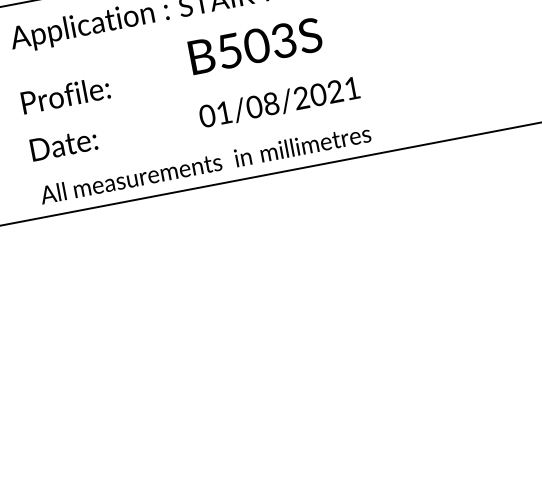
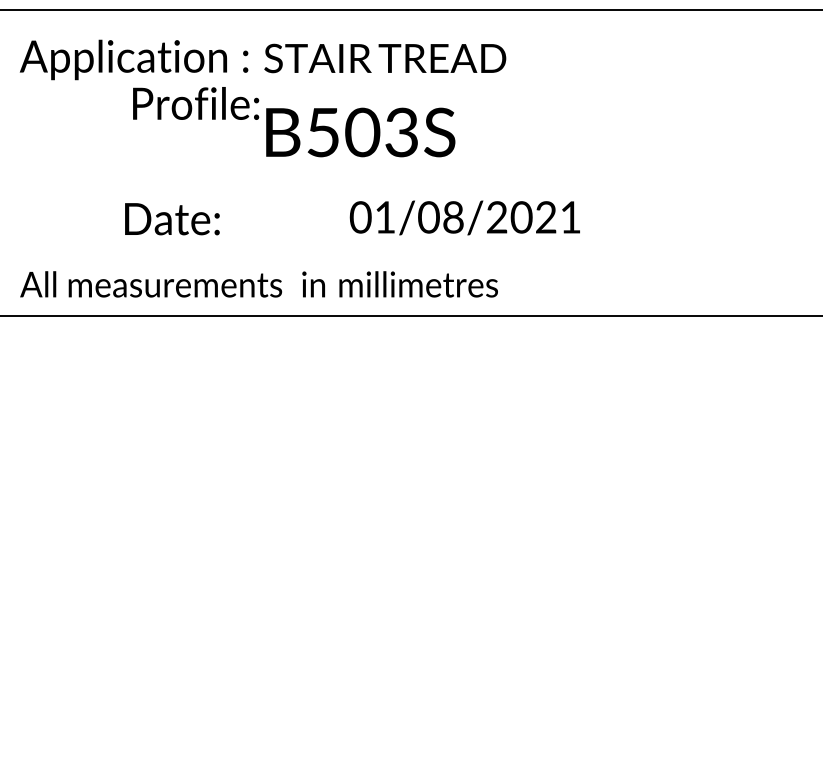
text: (66, 95) -> (196, 103), moved
text: (279, 102) -> (464, 217), moved
text: (64, 144) -> (172, 219), moved

